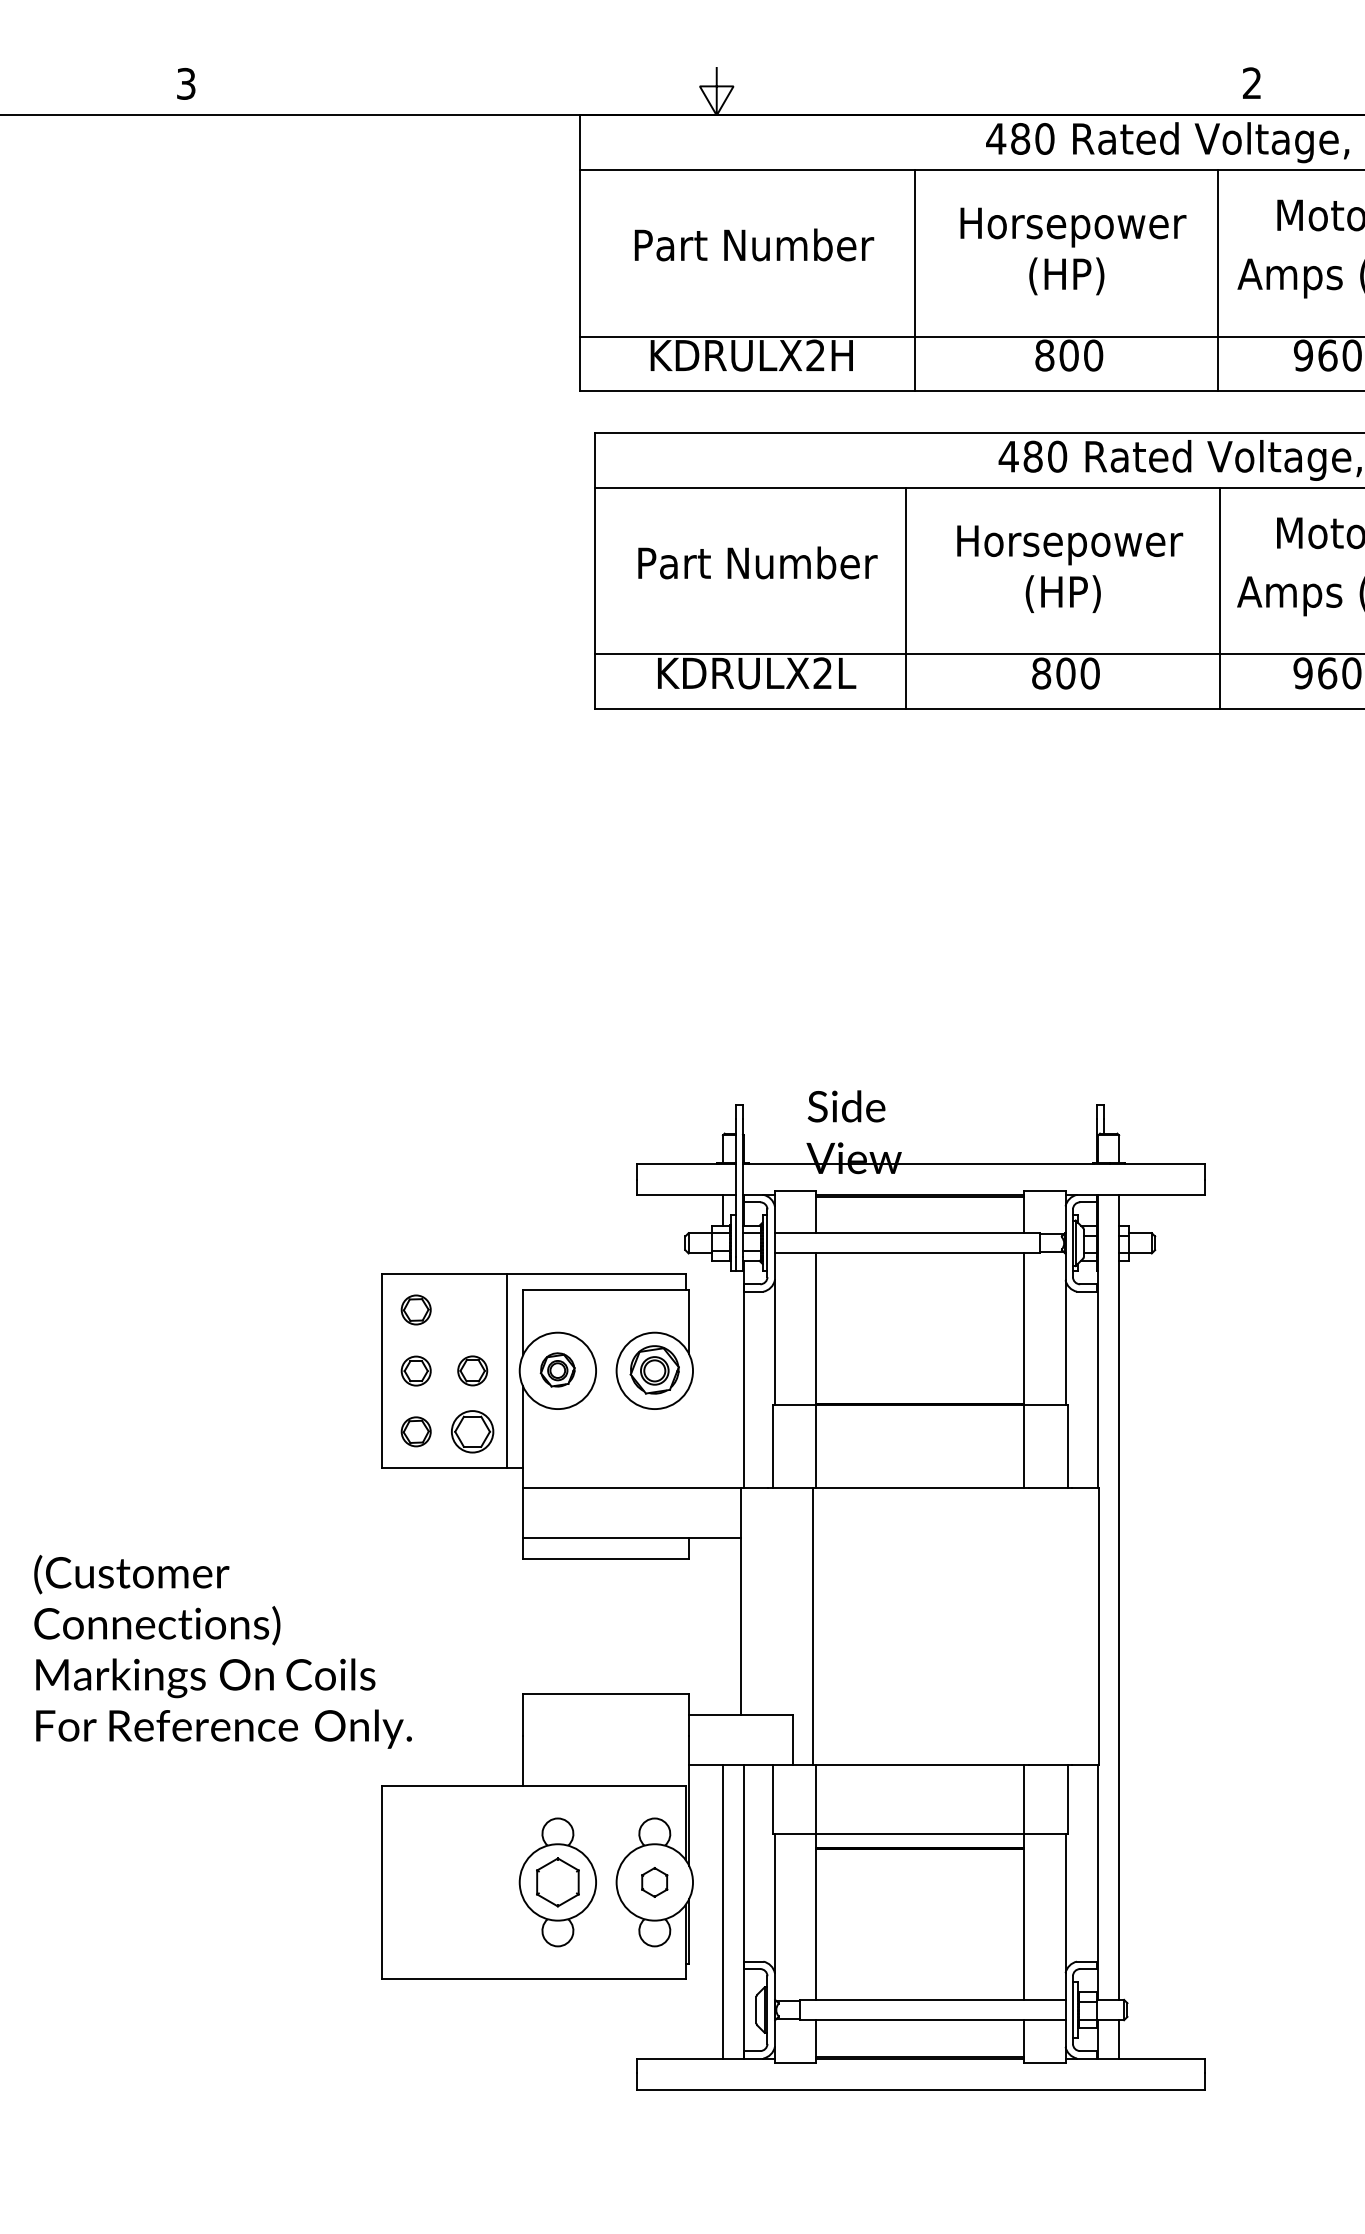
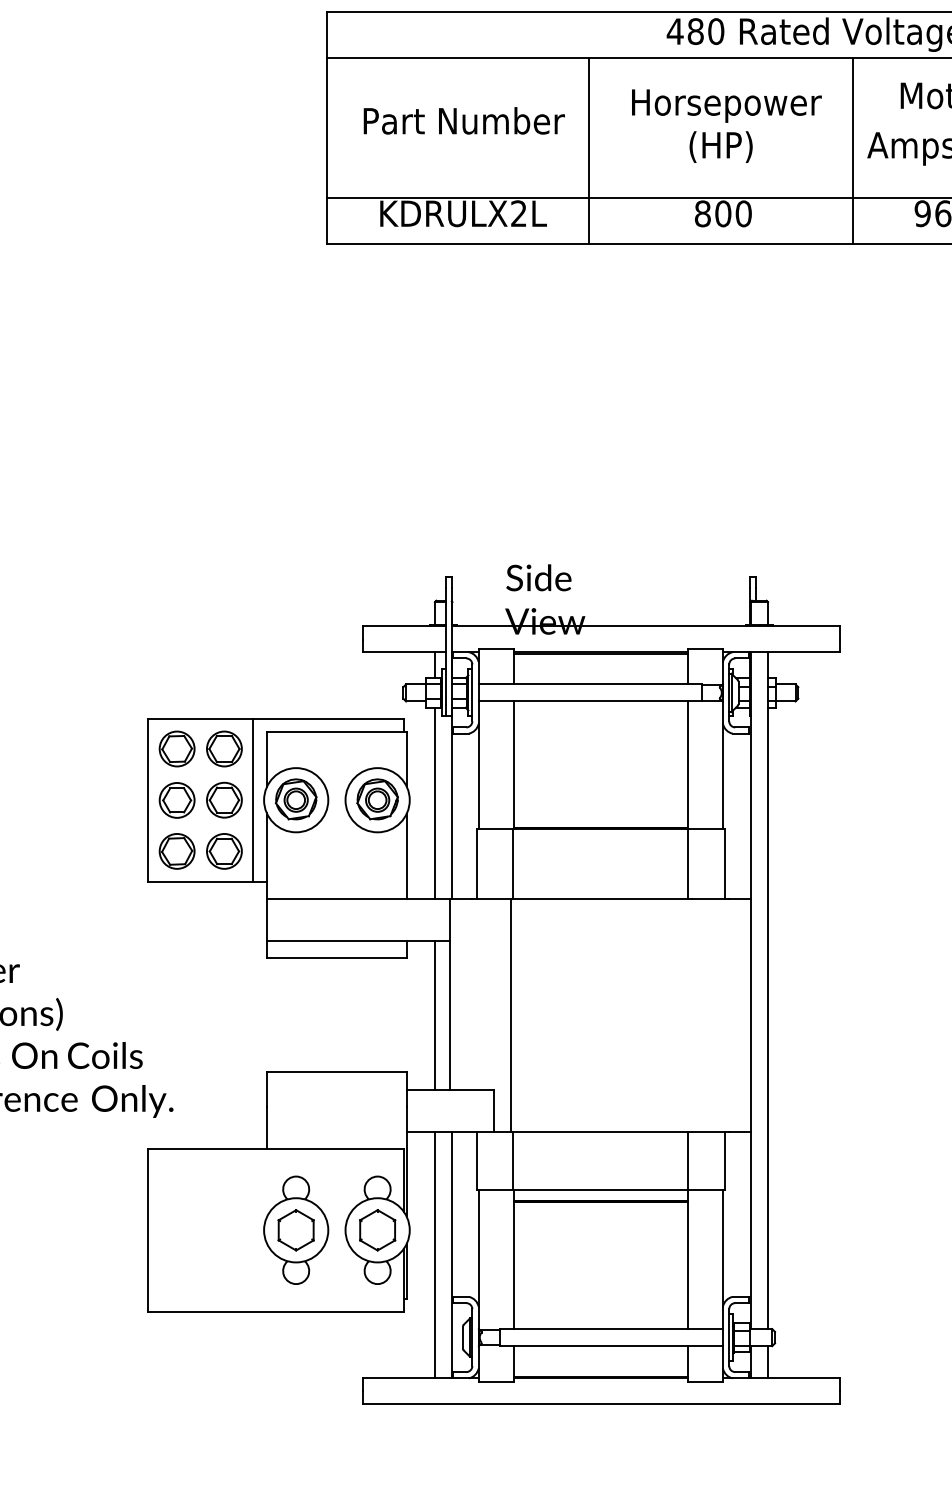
part: (415, 1309) -> (176, 748), size x1.43
part: (472, 1309) -> (224, 748), added
part: (557, 1369) -> (295, 799), size x1.43
part: (415, 1370) -> (176, 799), size x1.43
part: (472, 1370) -> (224, 799), size x1.43
line: (723, 1374) -> (435, 803), added
part: (415, 1431) -> (176, 851), size x1.43
line: (689, 1437) -> (406, 856), added
line: (723, 1626) -> (435, 1015), added
part: (654, 1882) -> (377, 1230), size x1.67

